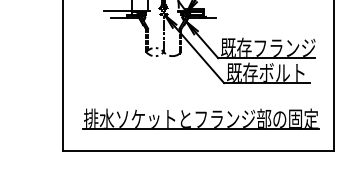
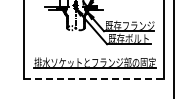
line: (199, 151) -> (94, 79), solid -> dashed

